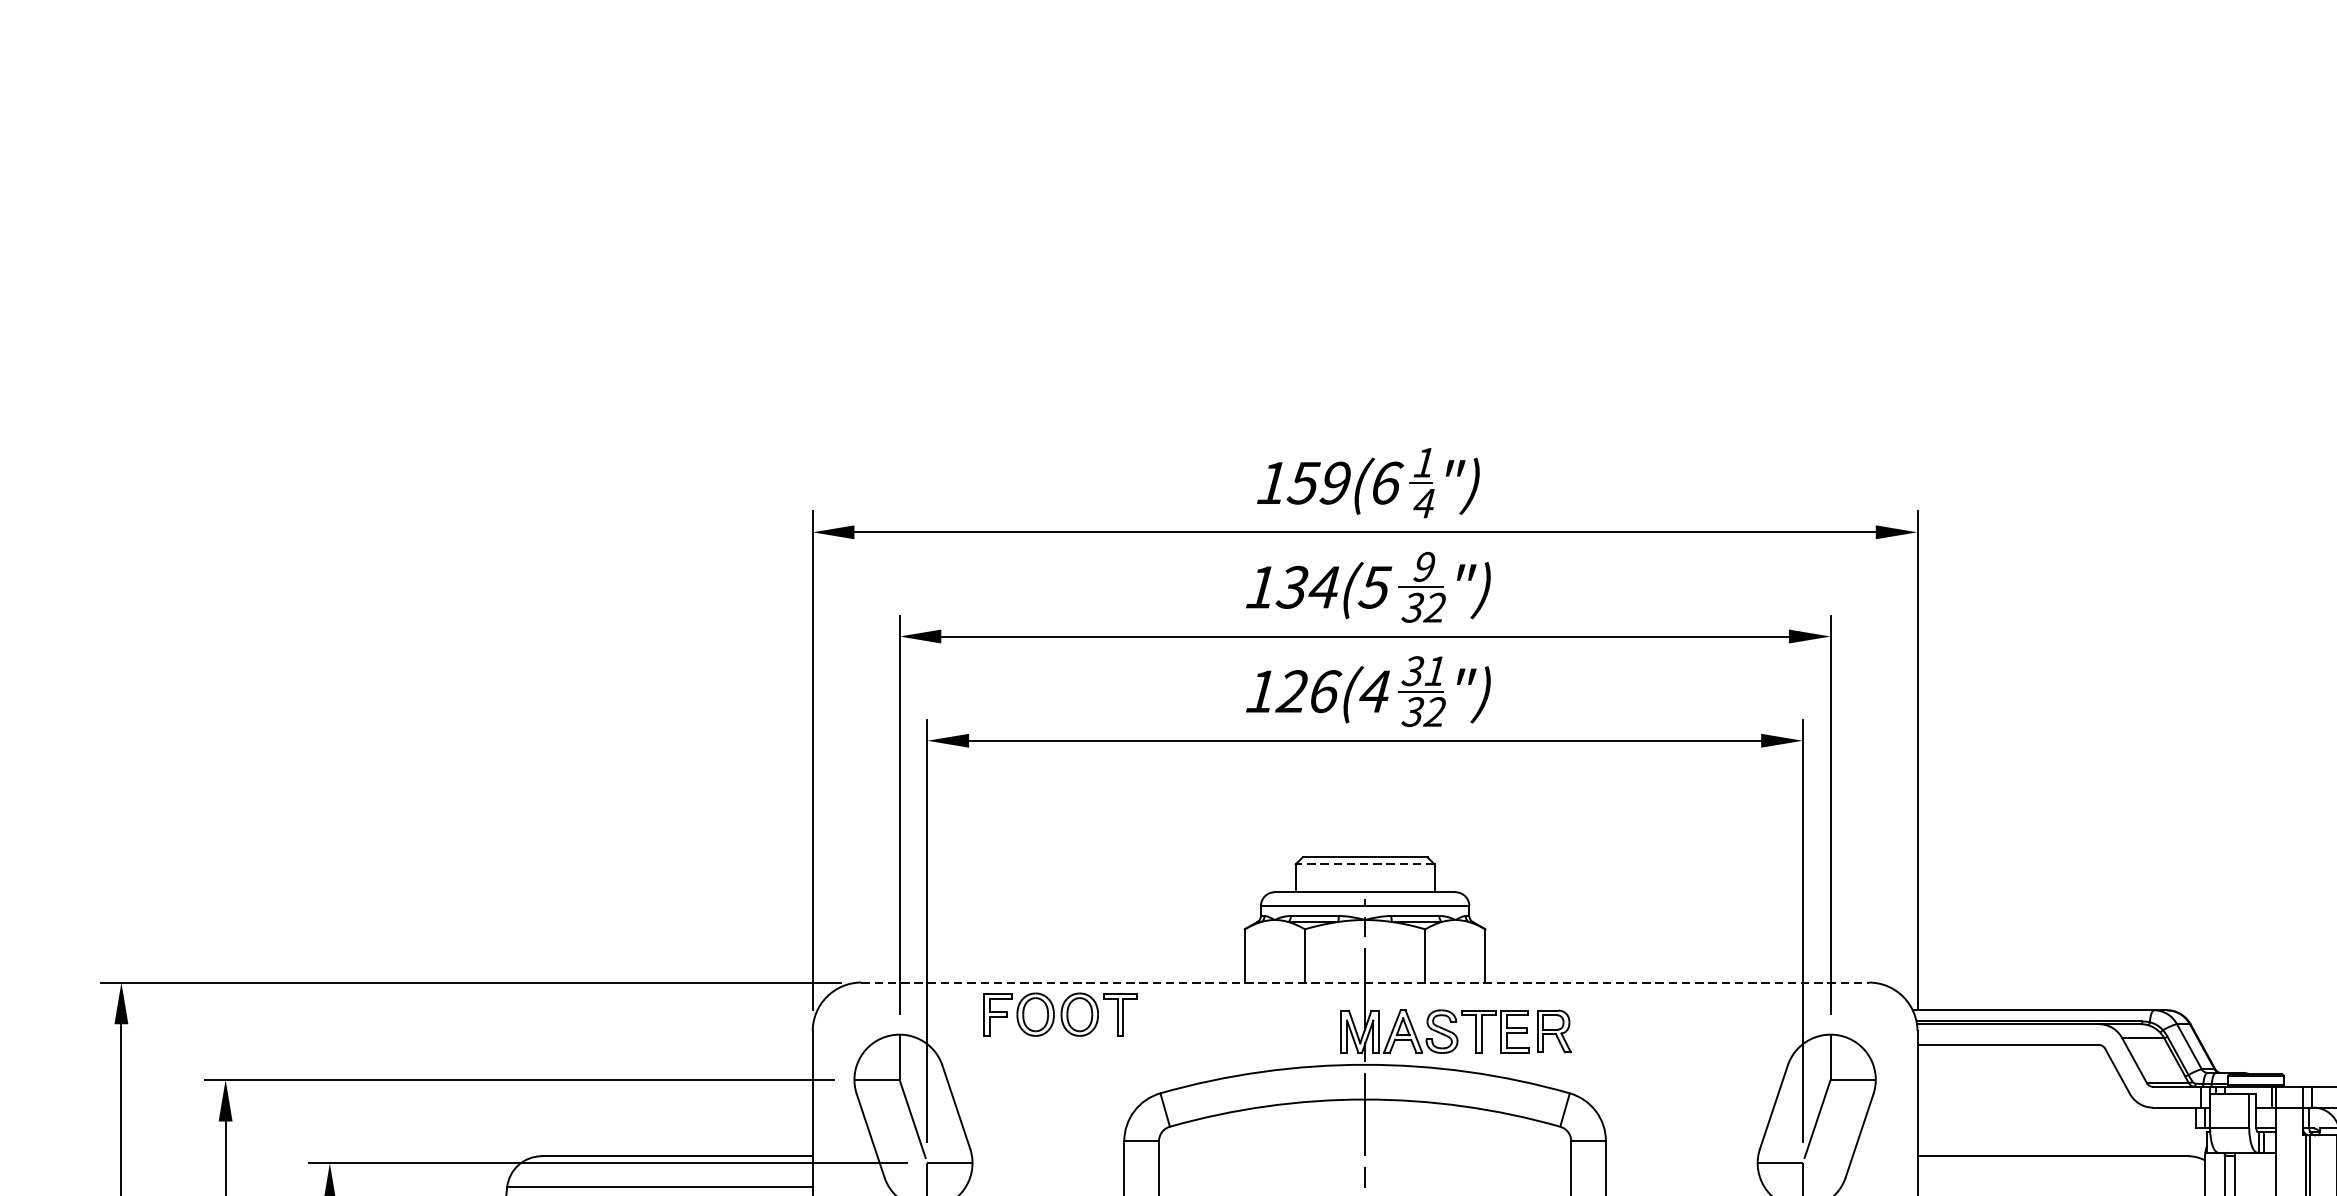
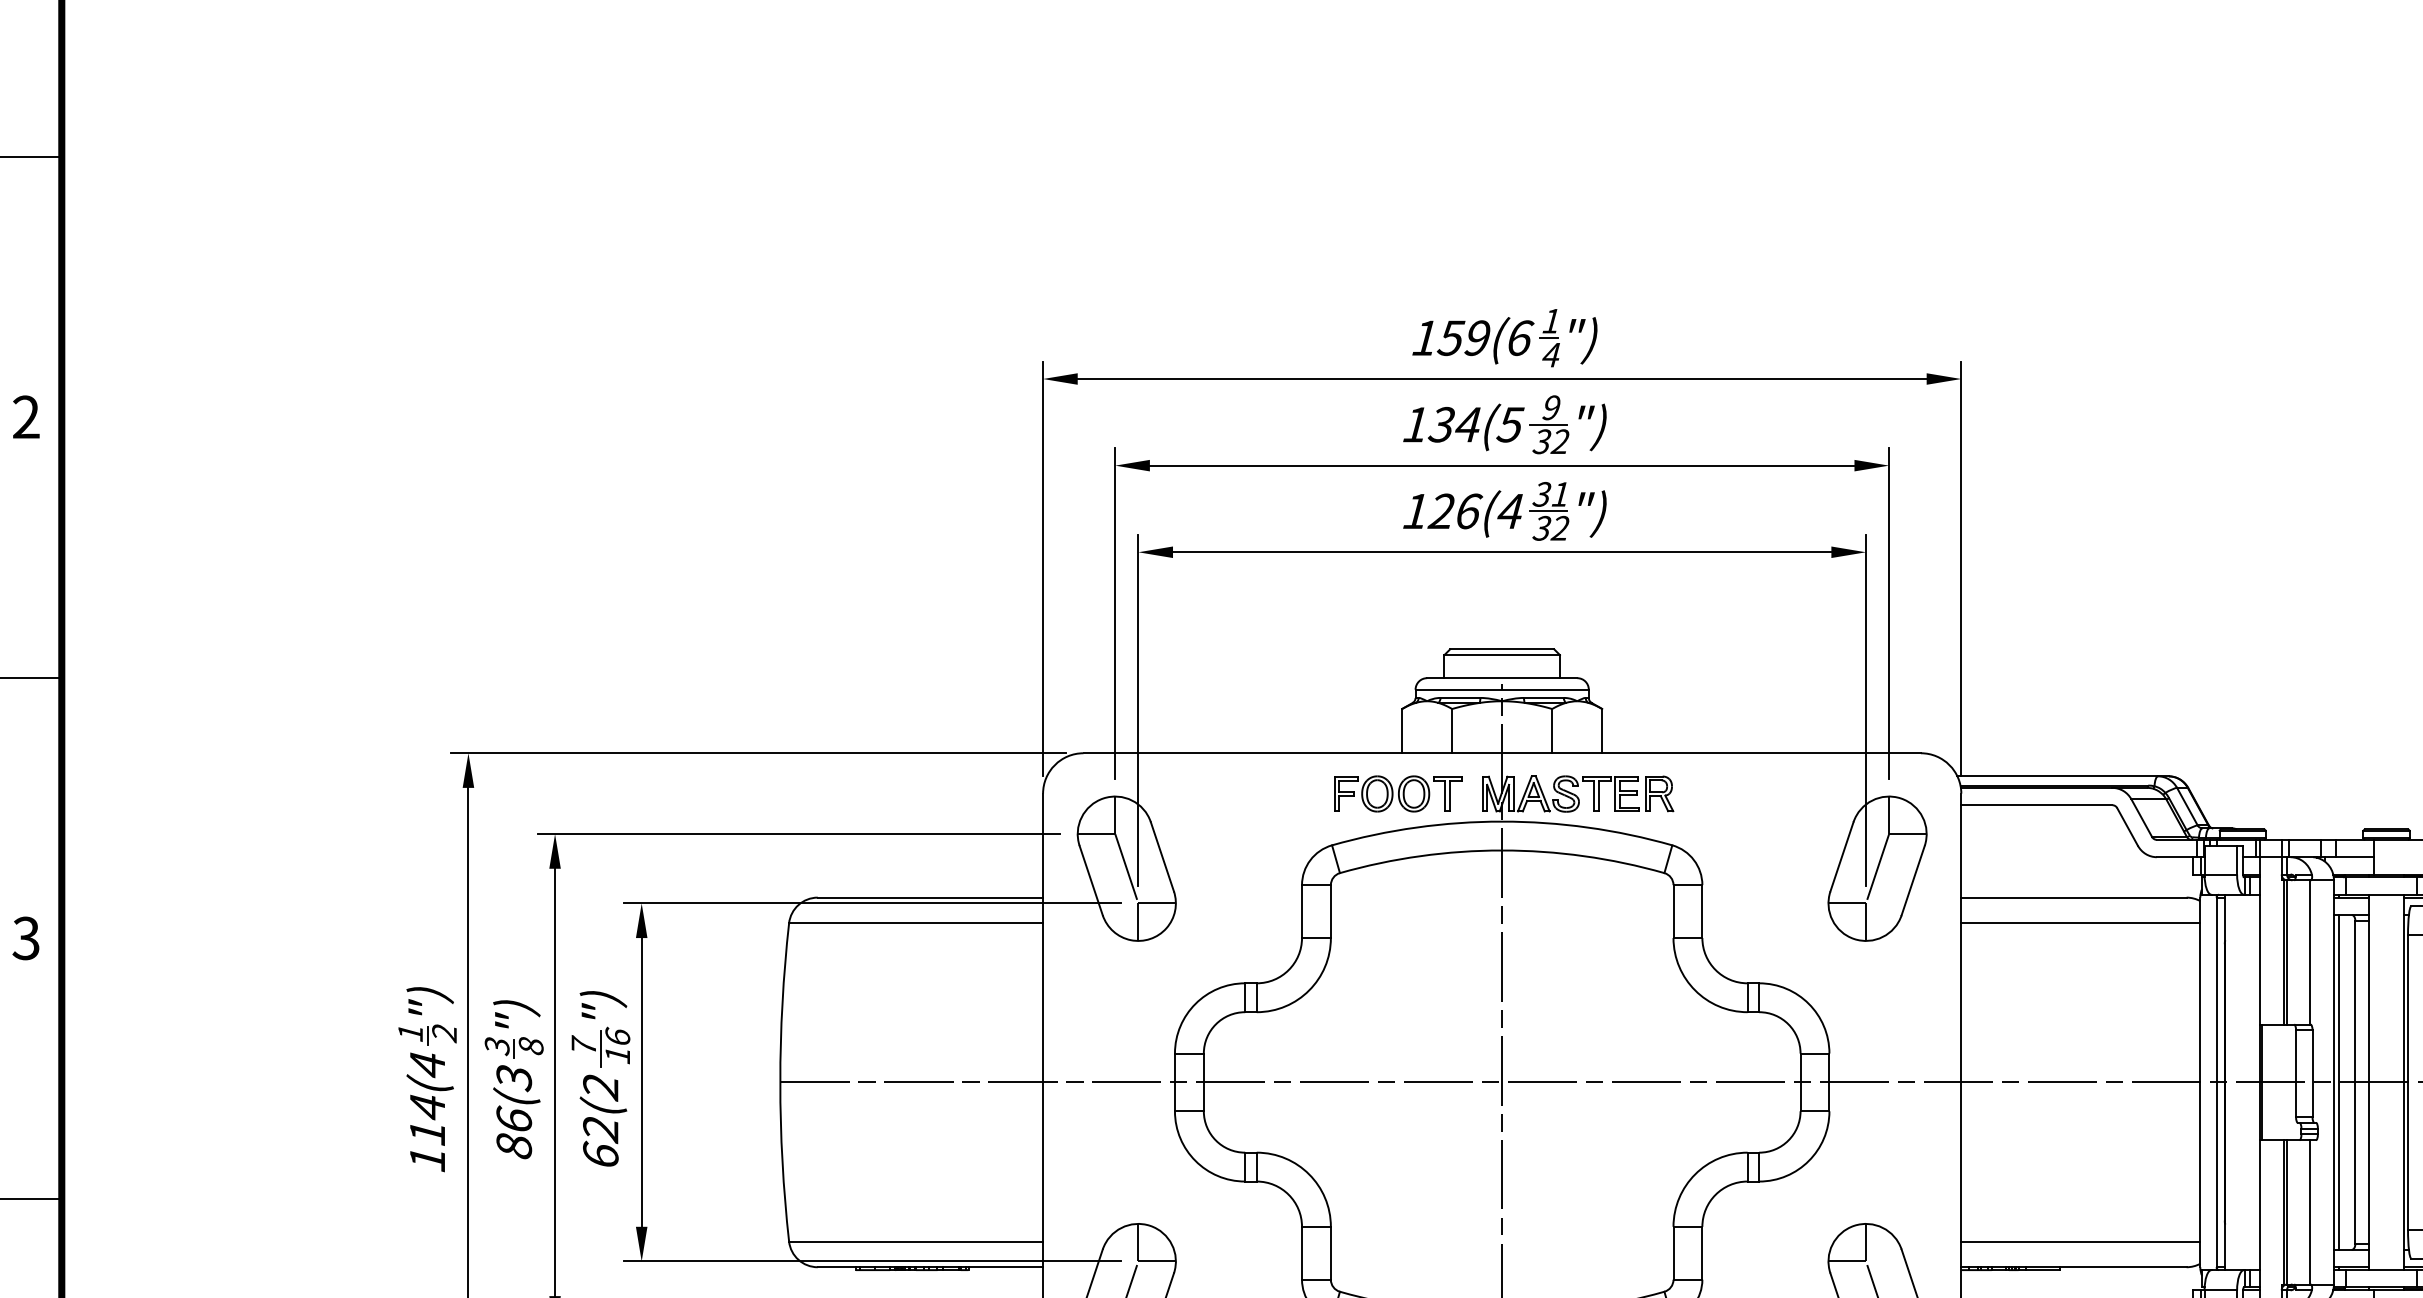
line: (1365, 864) -> (1502, 655), dashed -> solid
line: (1365, 982) -> (1502, 753), dashed -> solid
part: (1061, 1014) -> (1398, 793), moved
line: (2060, 1187) -> (2080, 923), added

